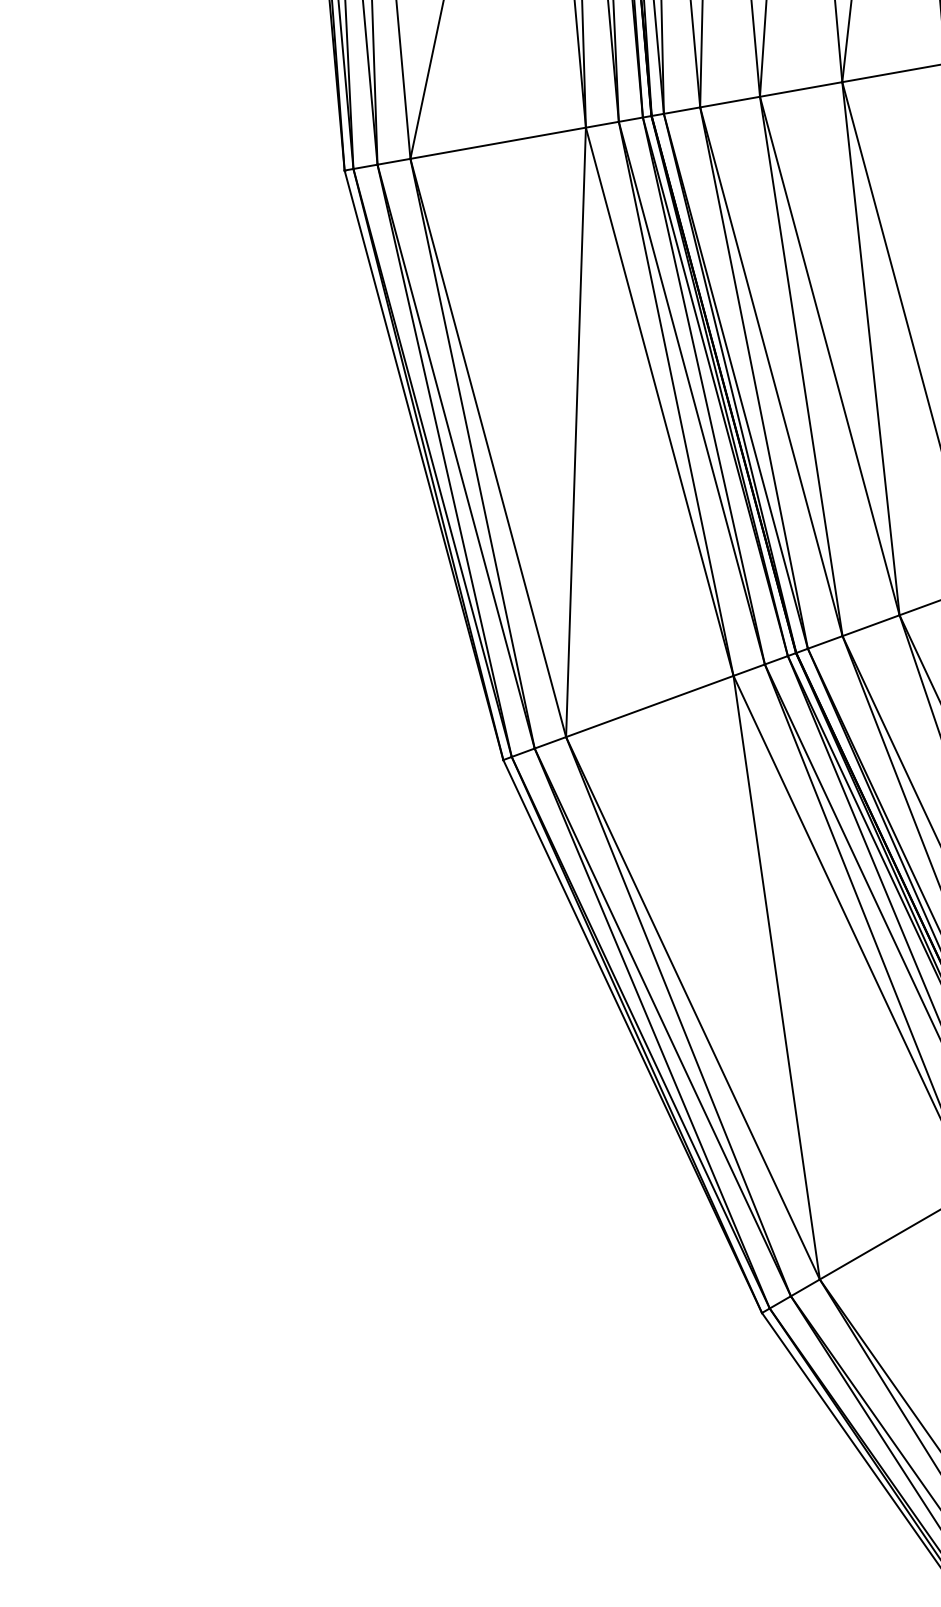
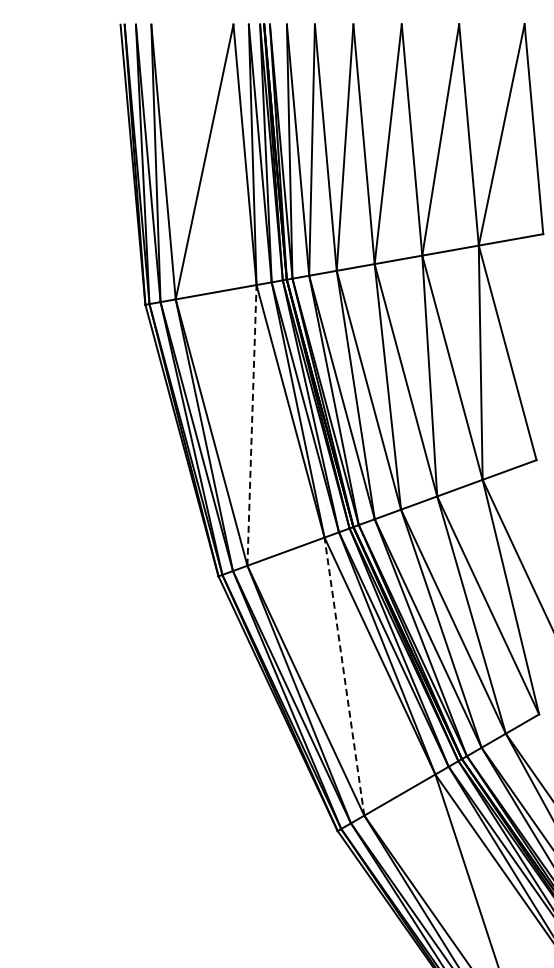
line: (577, 430) -> (252, 424), solid -> dashed
line: (776, 977) -> (344, 676), solid -> dashed

